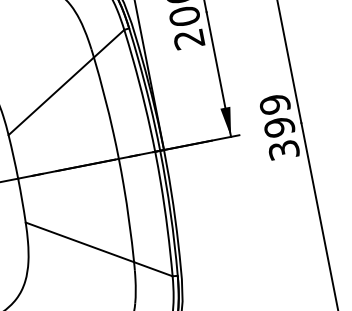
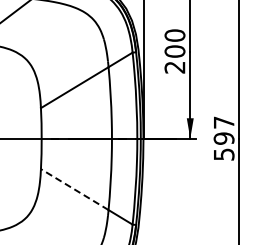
text: (278, 125) -> (223, 137), 399 -> 597
line: (79, 242) -> (74, 189), solid -> dashed

